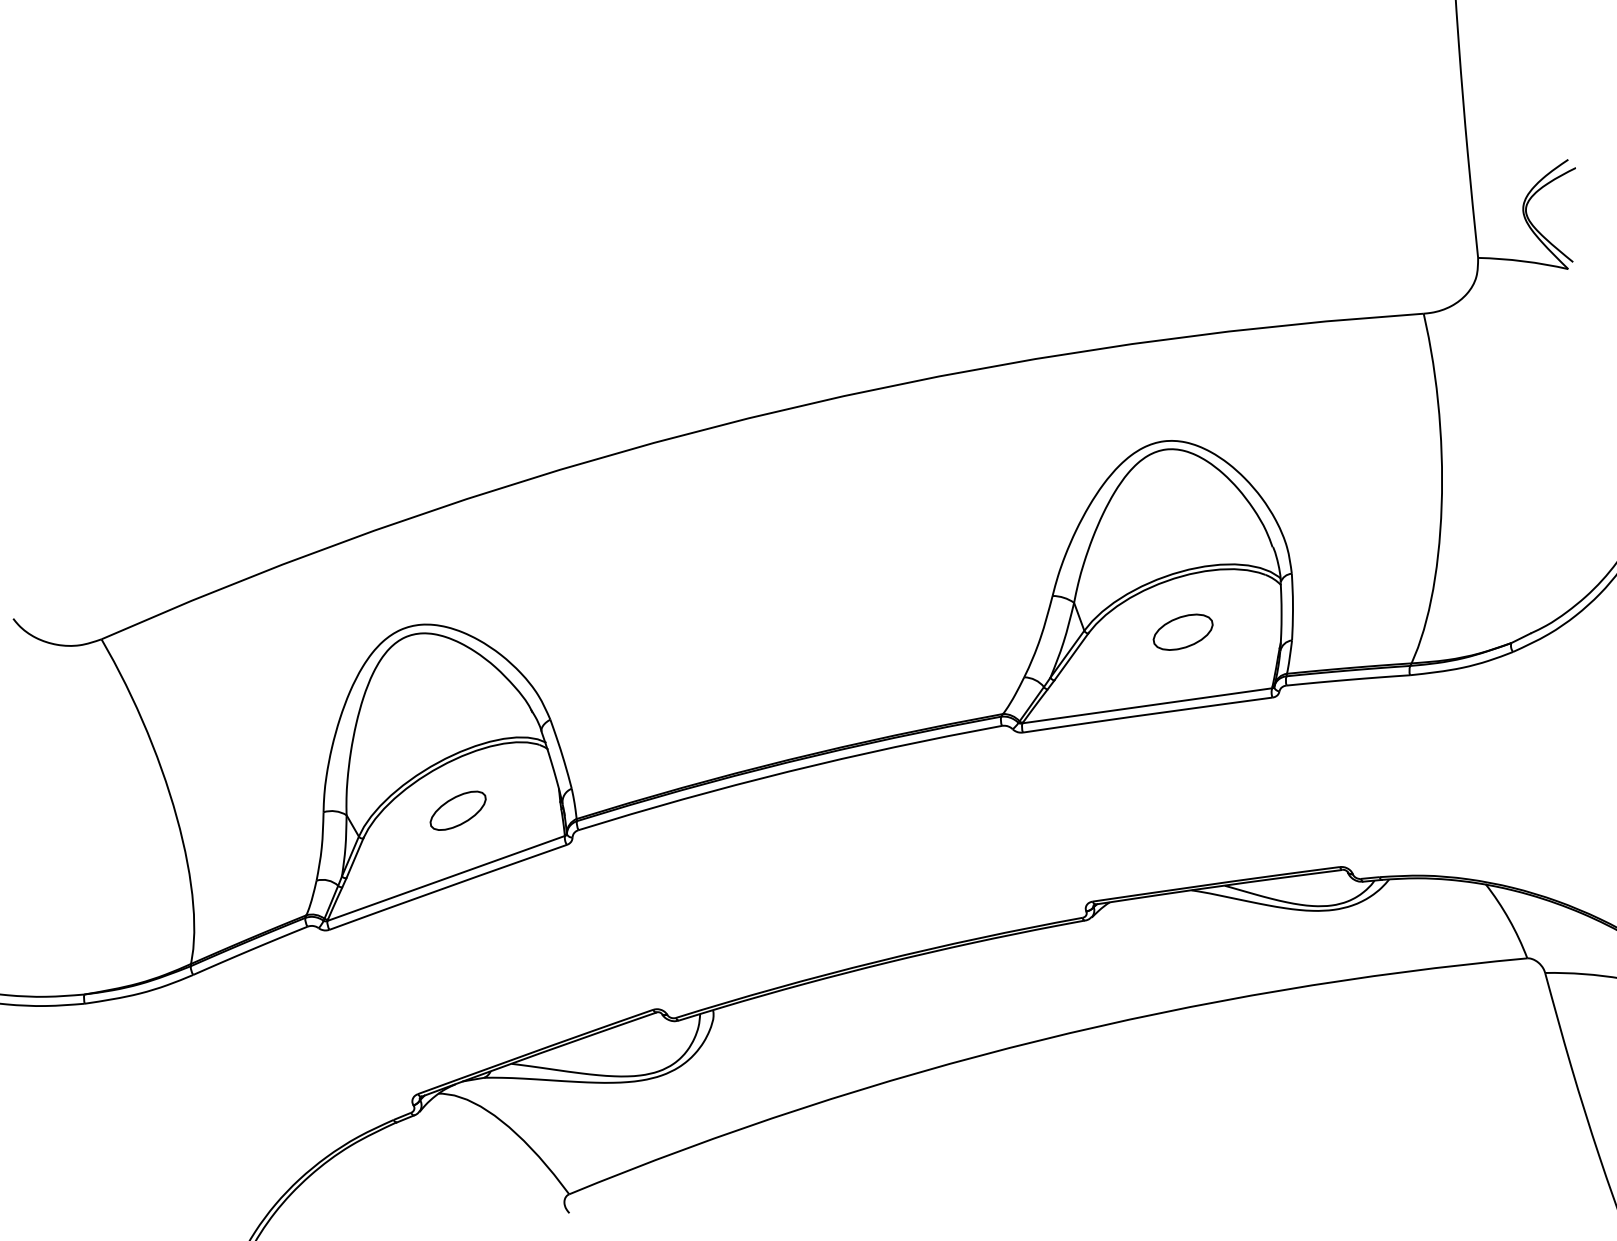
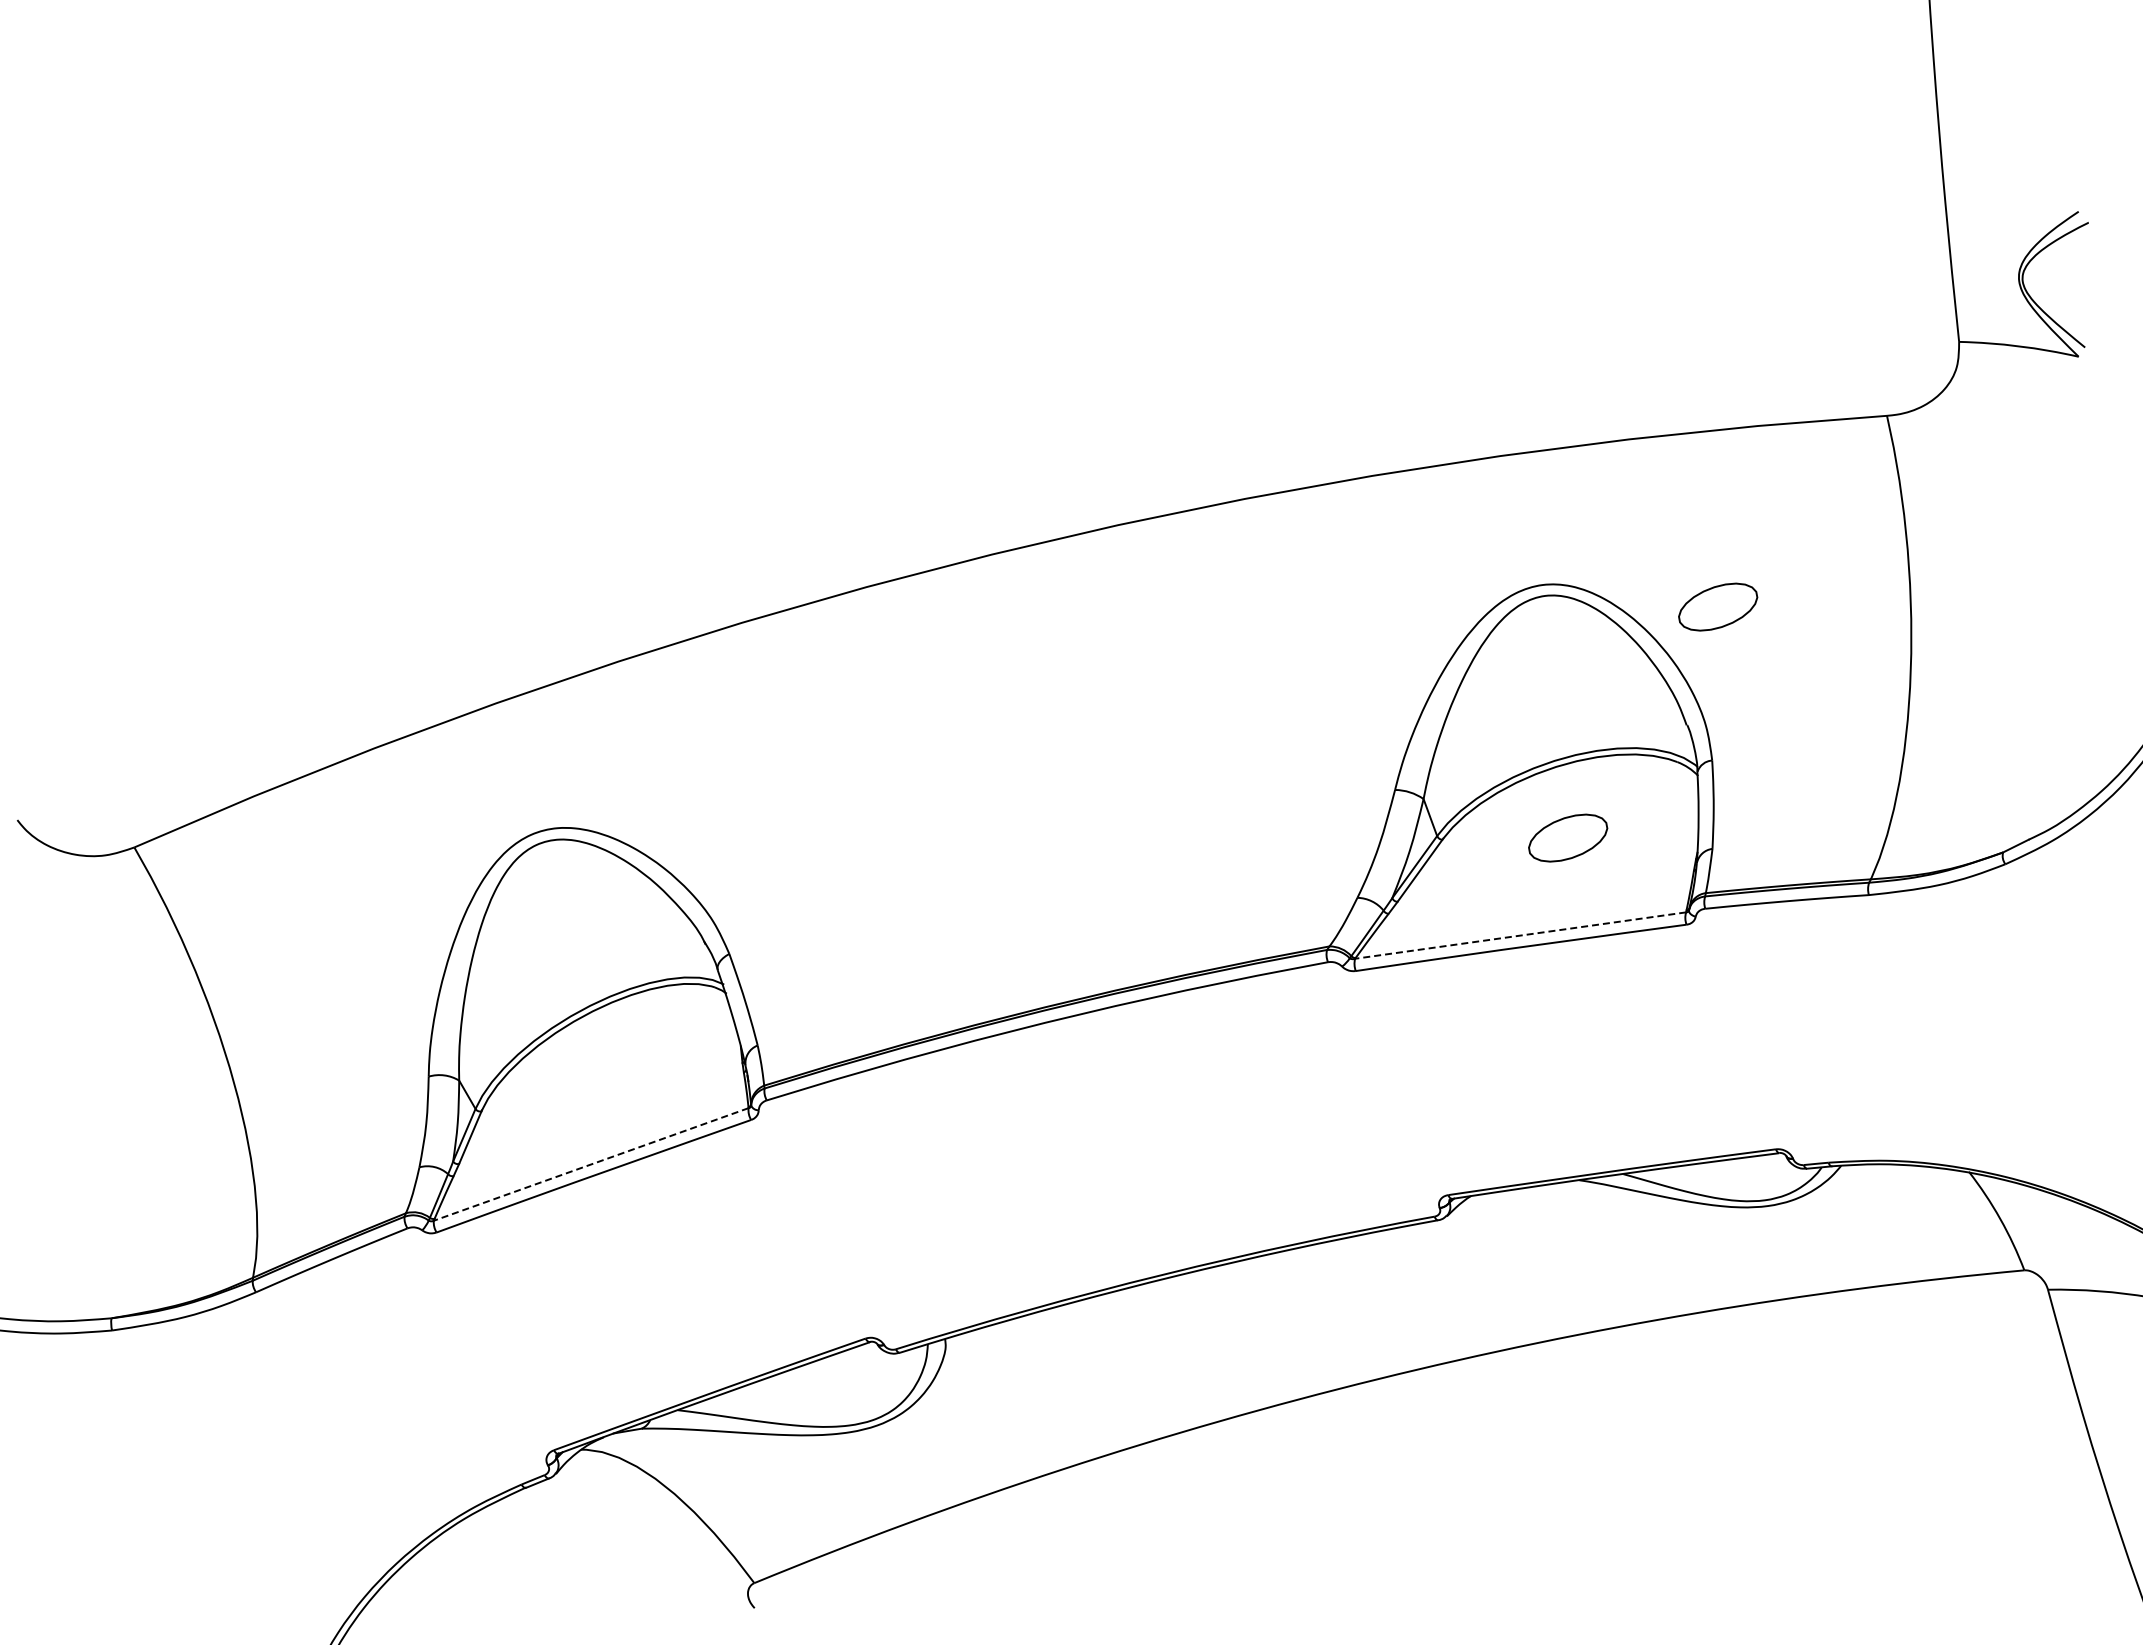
part: (1296, 457) -> (1718, 606), added
line: (1147, 705) -> (1520, 935), solid -> dashed
part: (457, 810) -> (606, 1074), removed
line: (445, 878) -> (590, 1164), solid -> dashed

